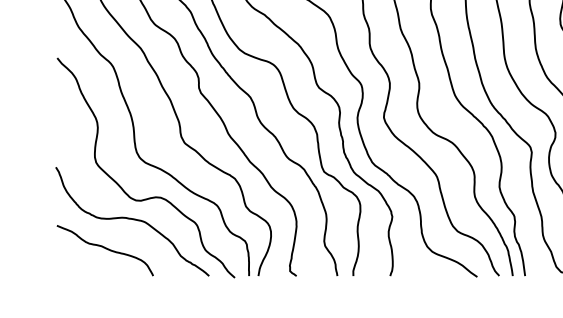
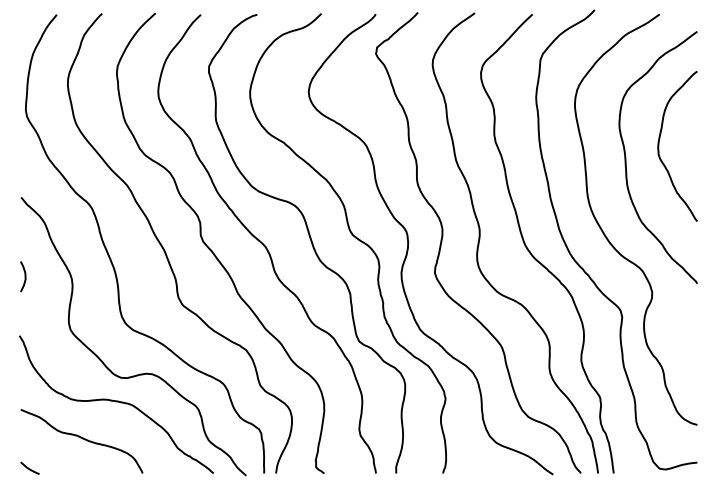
curve: (59, 120) -> (24, 276), added
line: (63, 271) -> (28, 467), added

